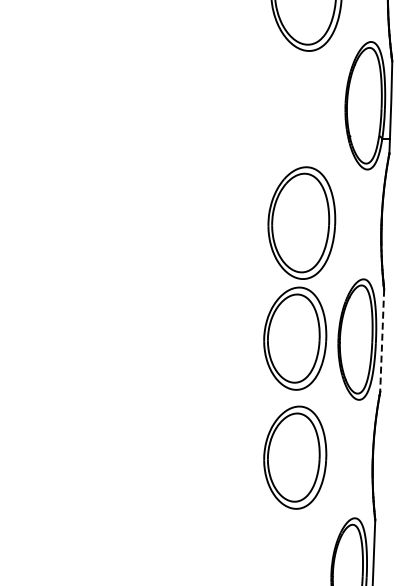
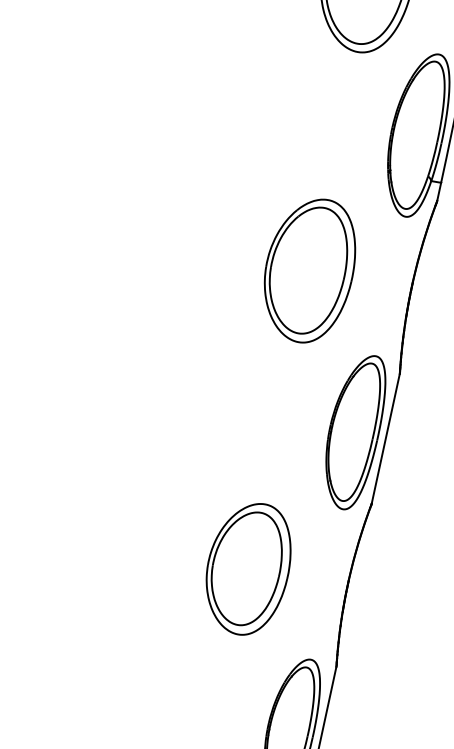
part: (295, 338) -> (275, 416), removed
line: (382, 341) -> (385, 439), dashed -> solid

